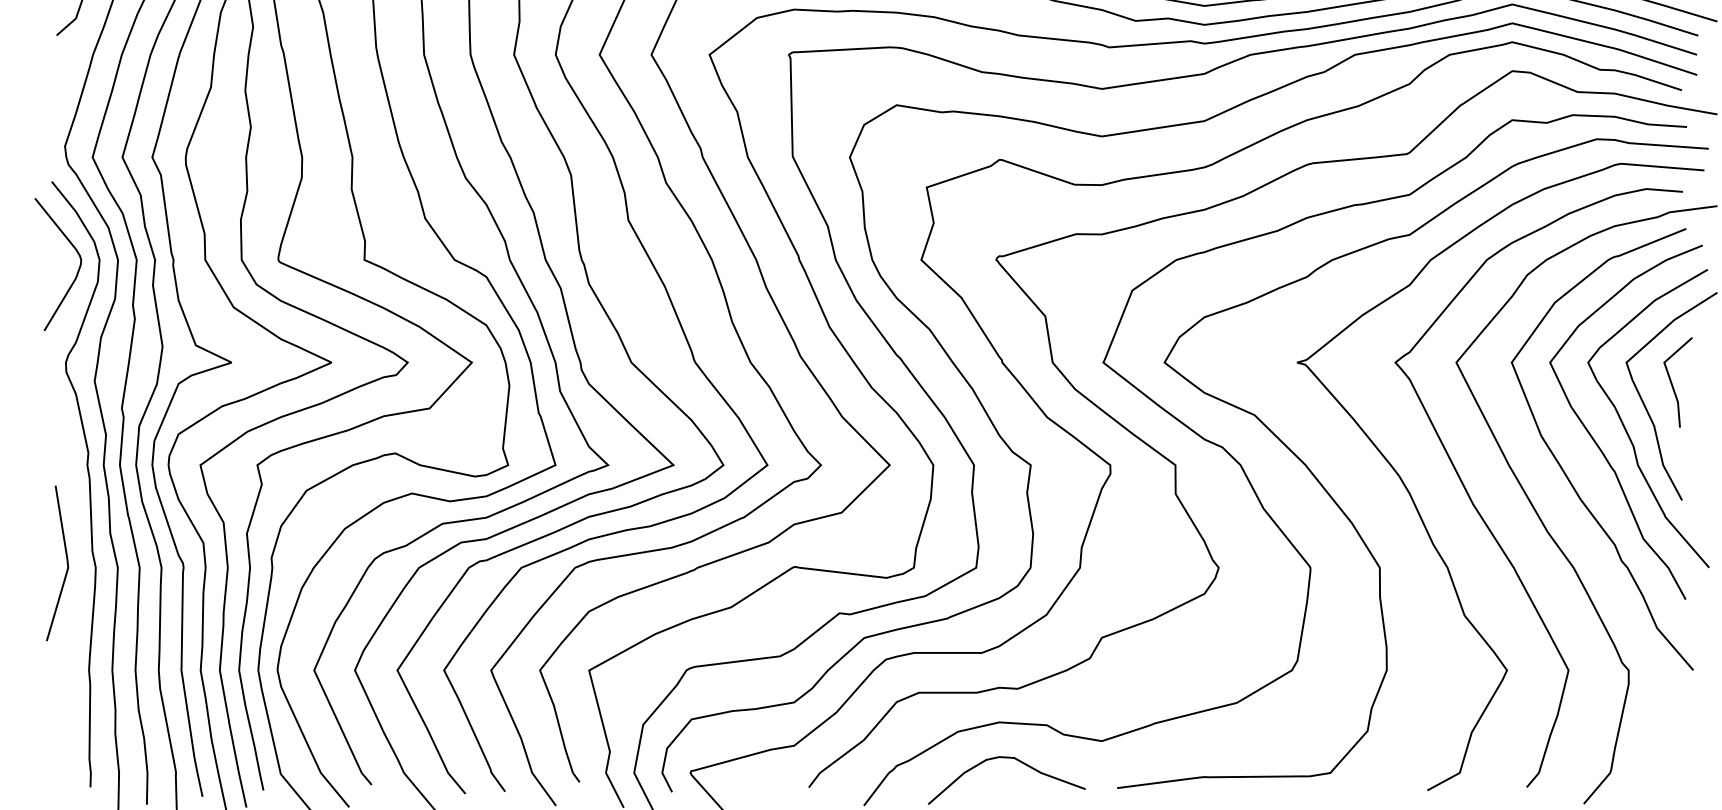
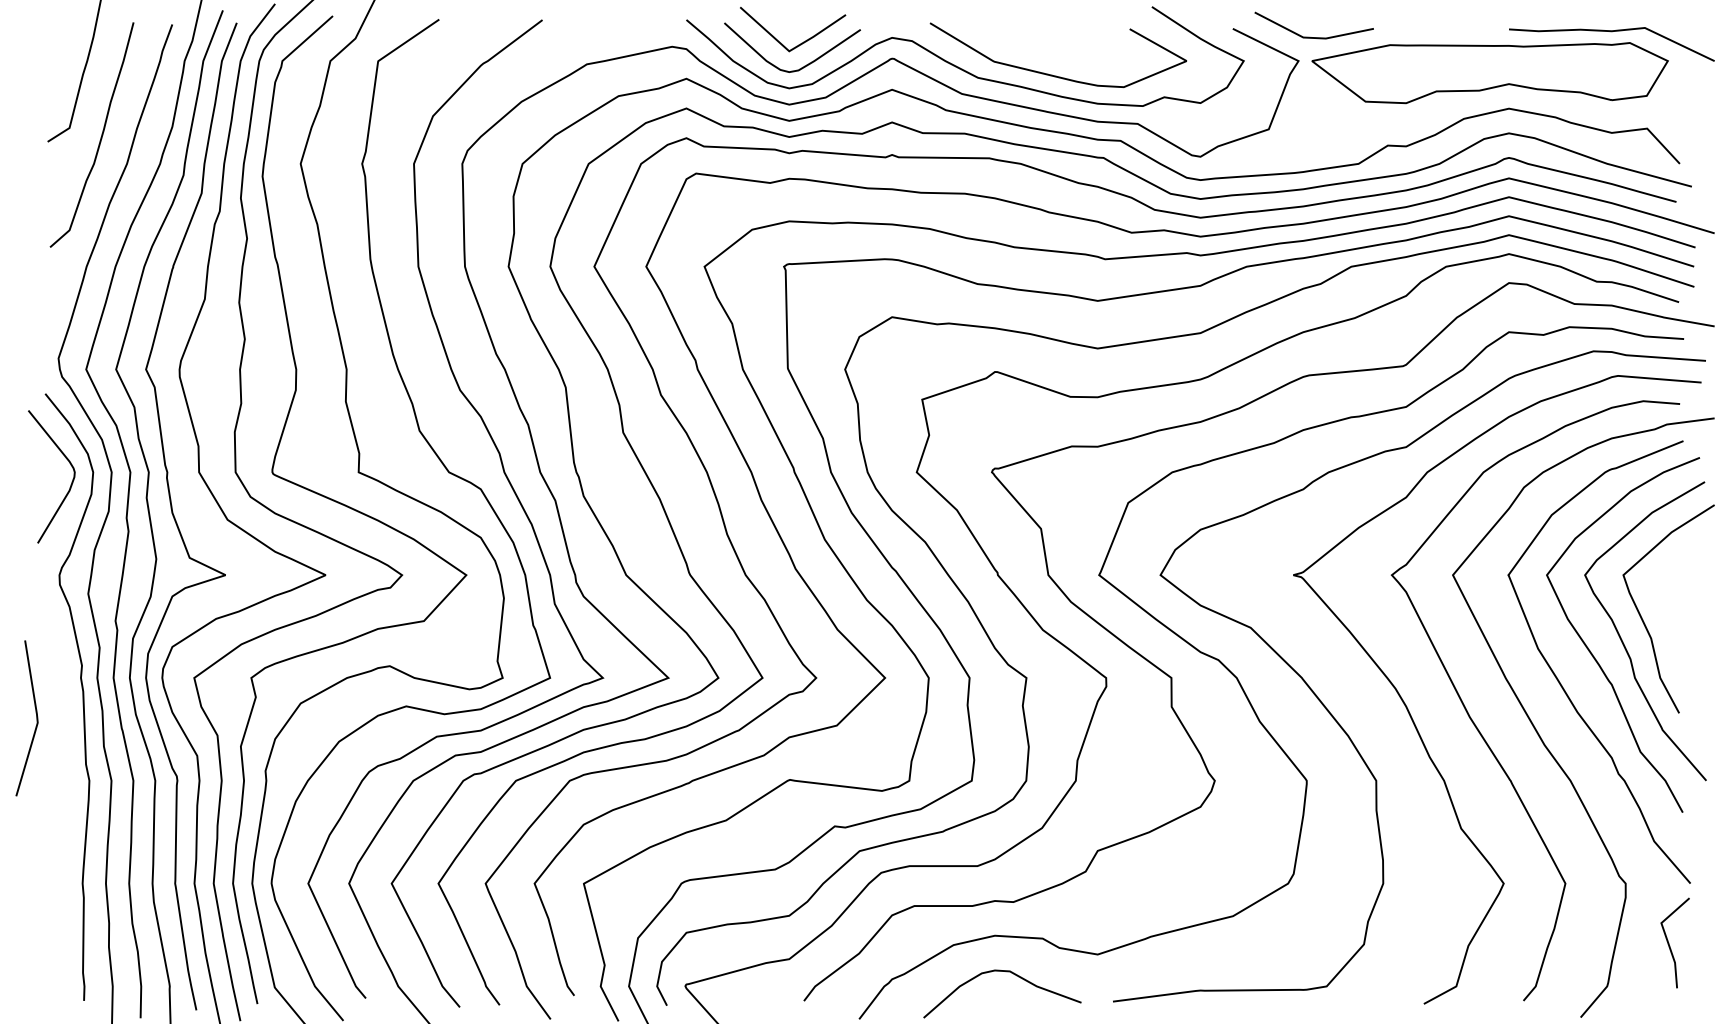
line: (1672, 382) -> (1669, 943), moved
line: (66, 563) -> (36, 718), moved

